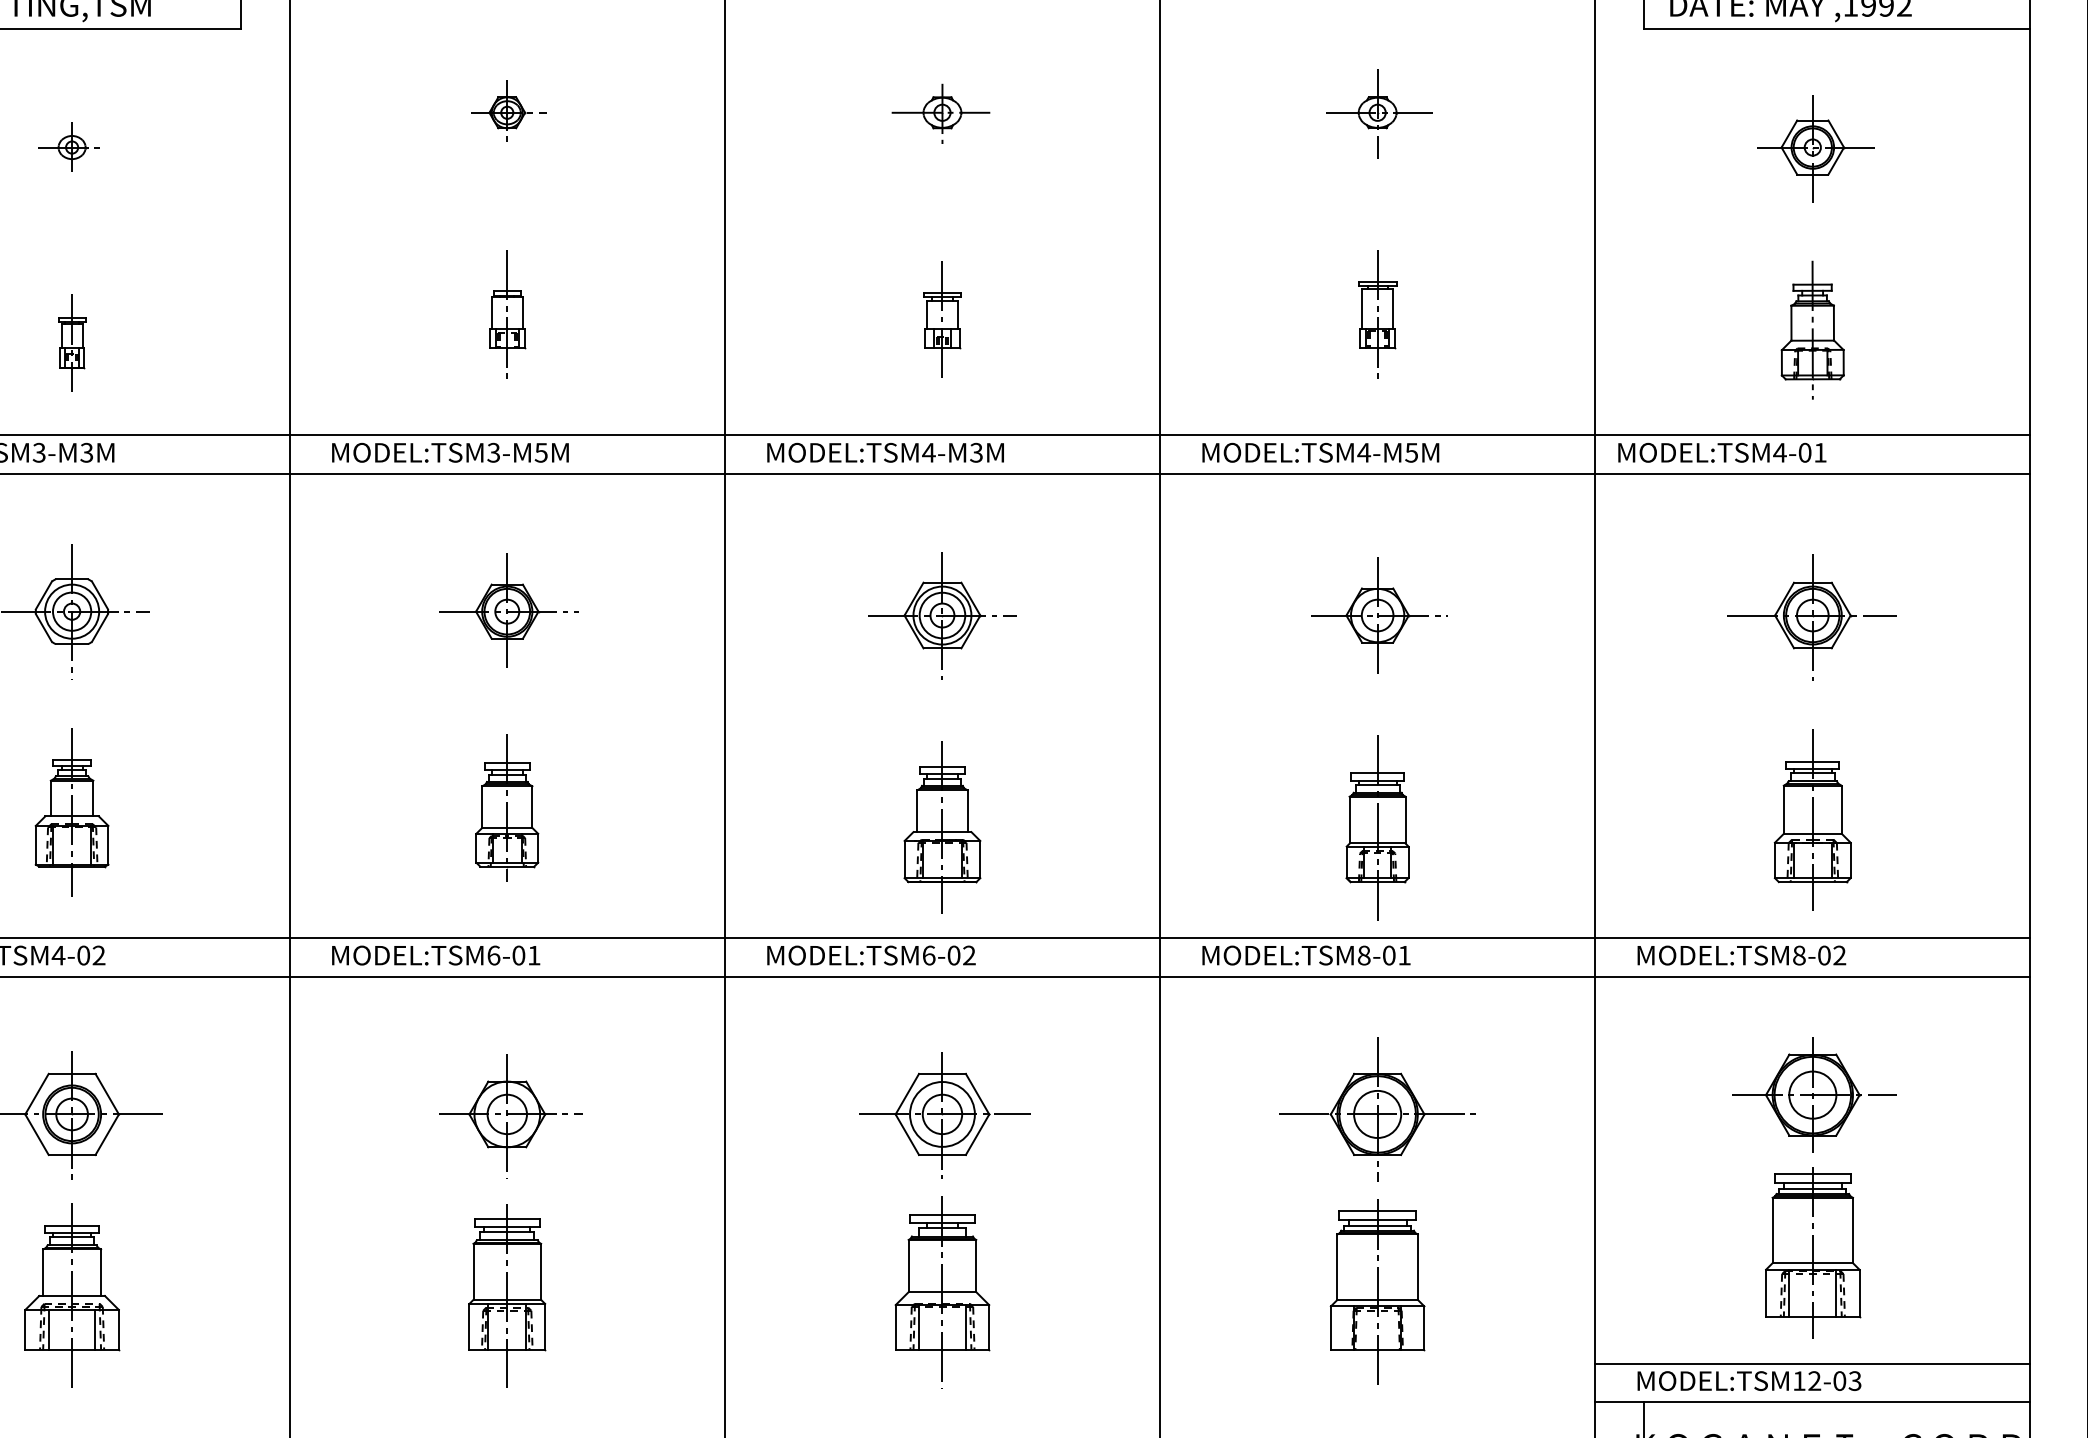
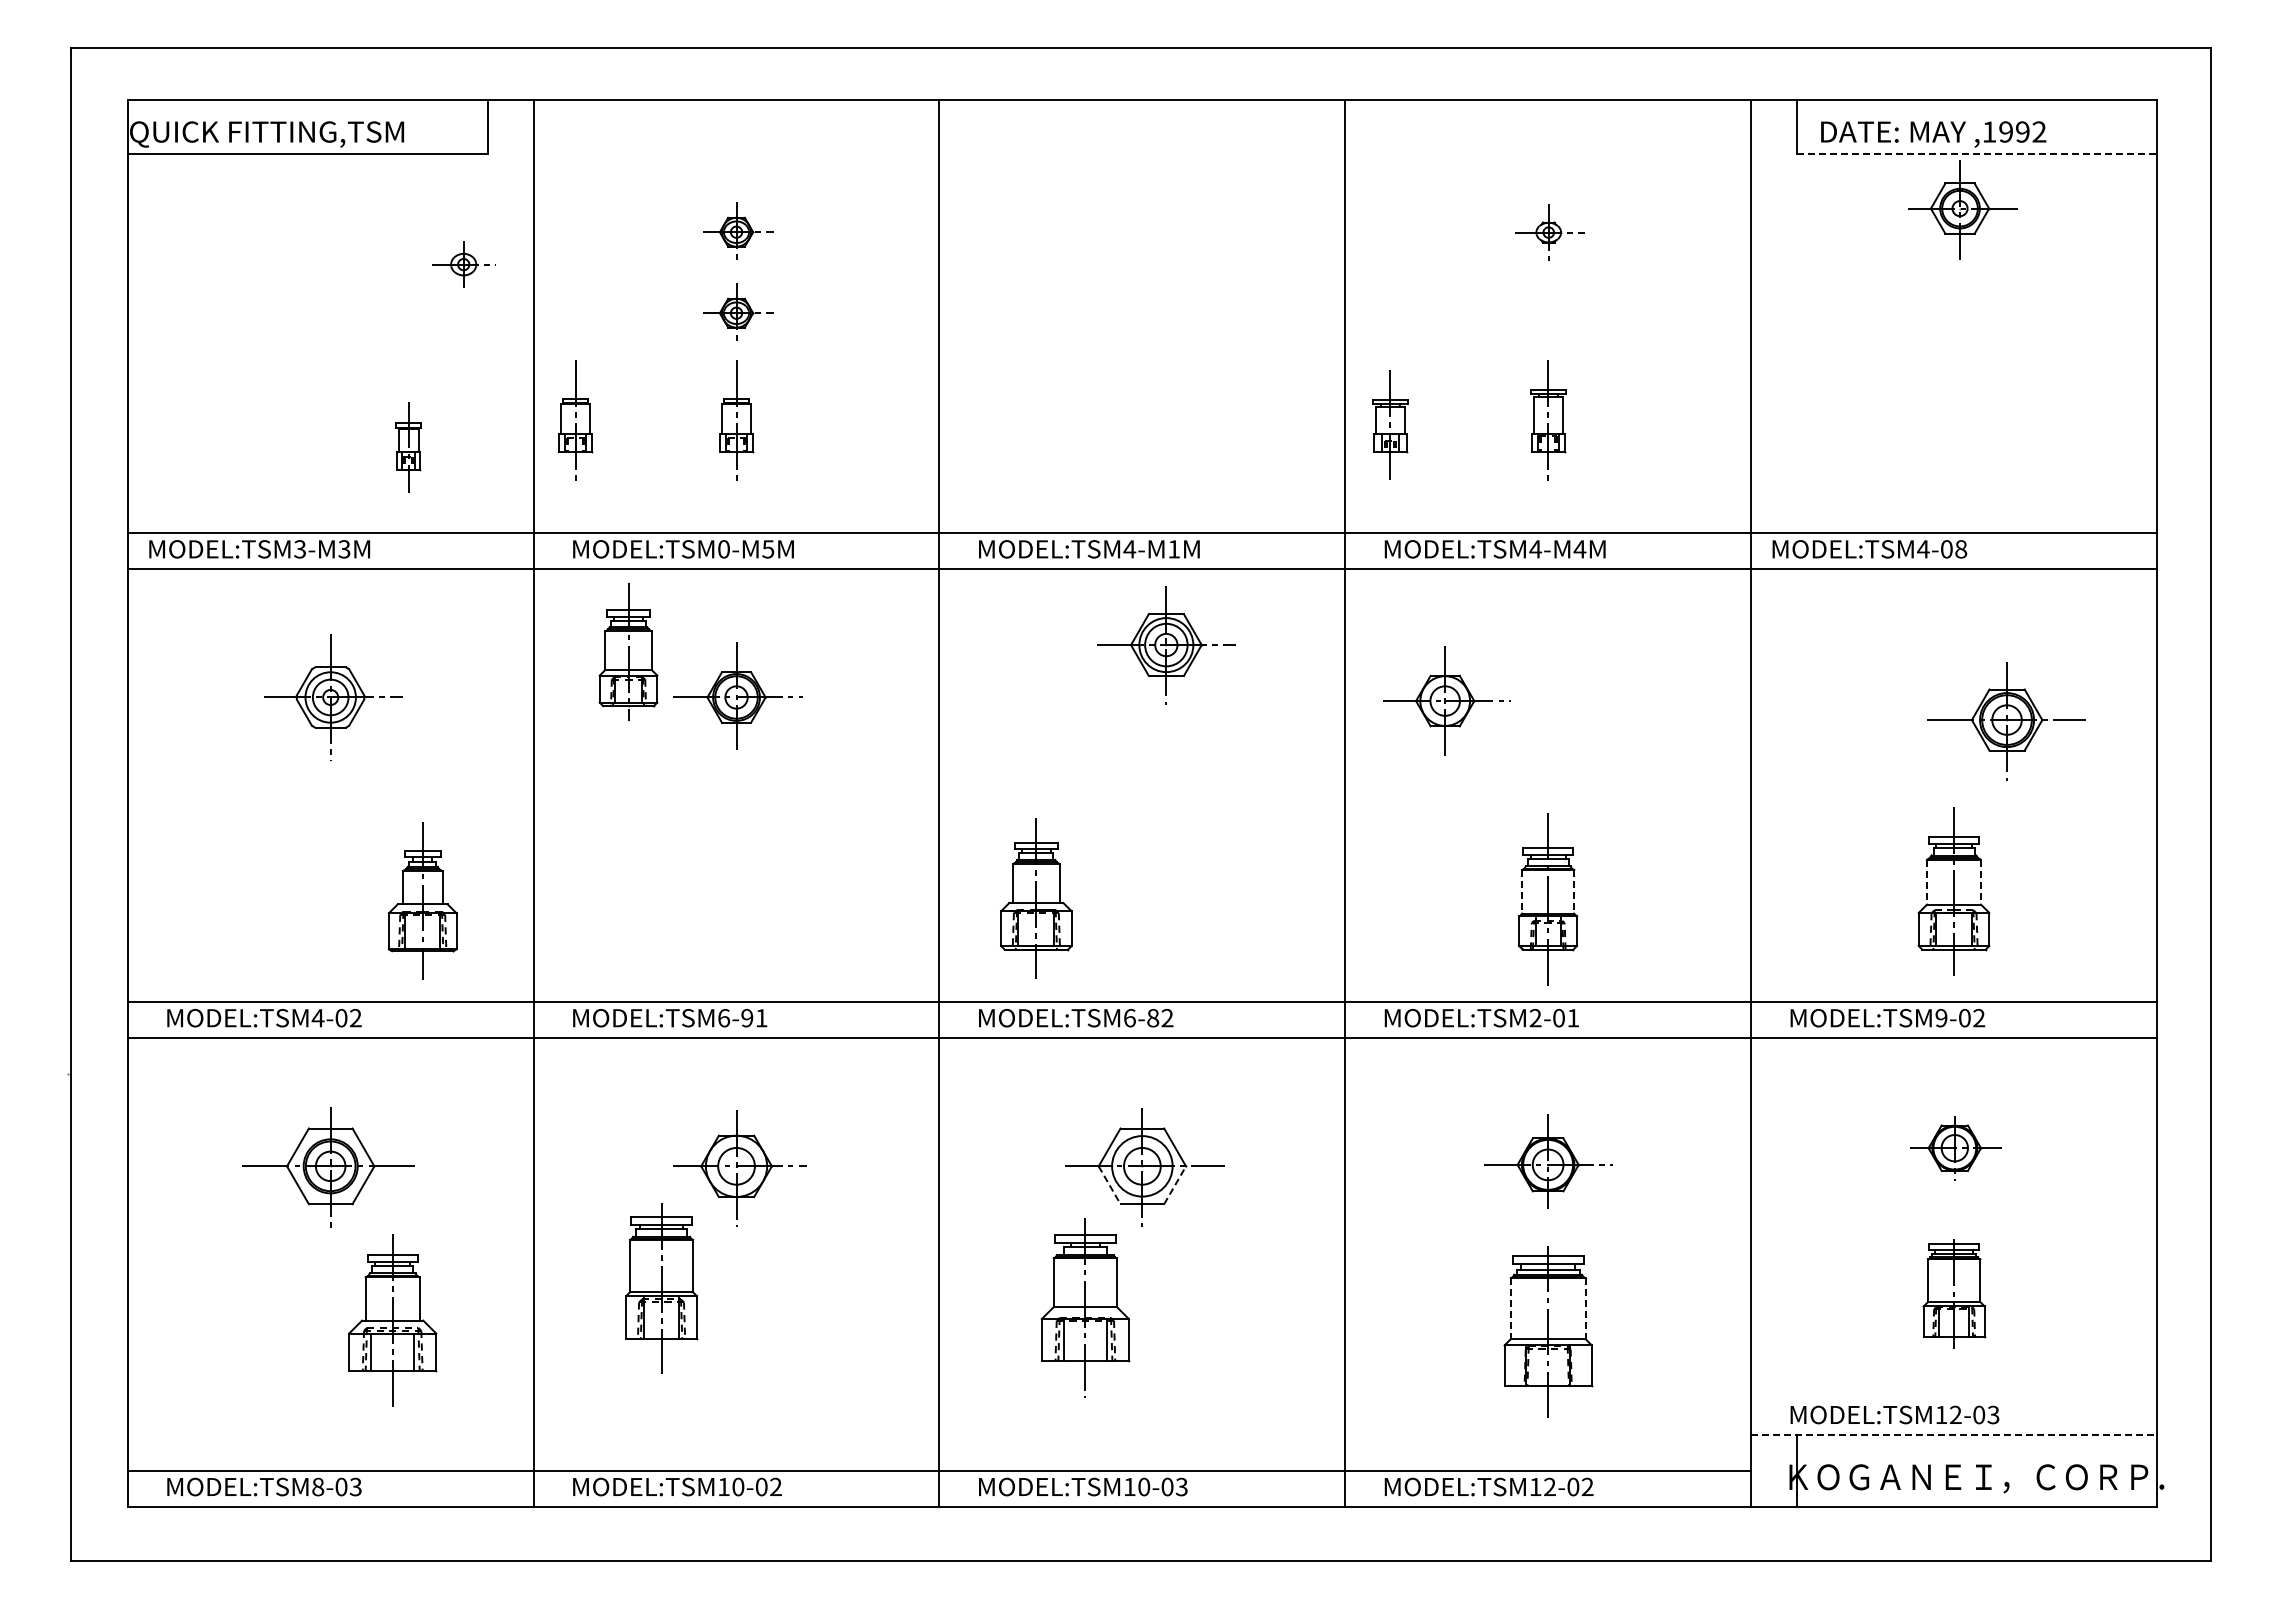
line: (1837, 29) -> (1977, 154), solid -> dashed
part: (940, 114) -> (1140, 233), removed
part: (1379, 114) -> (1549, 233), size x0.7
part: (71, 147) -> (463, 264), moved
part: (1815, 148) -> (1962, 209), moved
part: (509, 197) -> (738, 311), added
part: (334, 314) -> (575, 420), added
part: (942, 318) -> (1390, 424), moved
part: (1812, 329) -> (1953, 434), removed
part: (71, 343) -> (408, 447), moved
text: (493, 453) -> (723, 549), MODEL:TSM3-M5M -> MODEL:TSM0-M5M
text: (975, 453) -> (1173, 549), MODEL:TSM4-M3M -> MODEL:TSM4-M1M
text: (1411, 453) -> (1579, 549), MODEL:TSM4-M5M -> MODEL:TSM4-M4M
text: (1820, 453) -> (1961, 549), MODEL:TSM4-01 -> MODEL:TSM4-08
part: (1379, 614) -> (1446, 700), moved
part: (942, 615) -> (1166, 645), moved
part: (1812, 617) -> (2006, 721), moved
part: (507, 807) -> (628, 651), moved
line: (1784, 810) -> (1927, 882), solid -> dashed
line: (1842, 810) -> (1981, 882), solid -> dashed
part: (71, 812) -> (422, 900), moved
line: (1350, 819) -> (1522, 891), solid -> dashed
line: (1405, 819) -> (1574, 891), solid -> dashed
part: (942, 827) -> (1036, 898), moved
text: (519, 955) -> (747, 1018), MODEL:TSM6-01 -> MODEL:TSM6-91
text: (954, 955) -> (1153, 1018), MODEL:TSM6-02 -> MODEL:TSM6-82
text: (1364, 955) -> (1535, 1018), MODEL:TSM8-01 -> MODEL:TSM2-01
text: (1799, 955) -> (1941, 1018), MODEL:TSM8-02 -> MODEL:TSM9-02
part: (1814, 1094) -> (1955, 1147), size x0.6
part: (1376, 1109) -> (1547, 1161), size x0.7
line: (907, 1134) -> (1109, 1185), solid -> dashed
line: (977, 1134) -> (1175, 1185), solid -> dashed
part: (1813, 1252) -> (1954, 1295), size x0.7
line: (1337, 1267) -> (1510, 1309), solid -> dashed
line: (1417, 1267) -> (1585, 1309), solid -> dashed
part: (942, 1292) -> (1085, 1307), moved
part: (71, 1295) -> (392, 1320), moved
part: (507, 1295) -> (661, 1288), moved
line: (1812, 1363) -> (1953, 1398), removed
line: (1813, 1401) -> (1954, 1434), solid -> dashed

